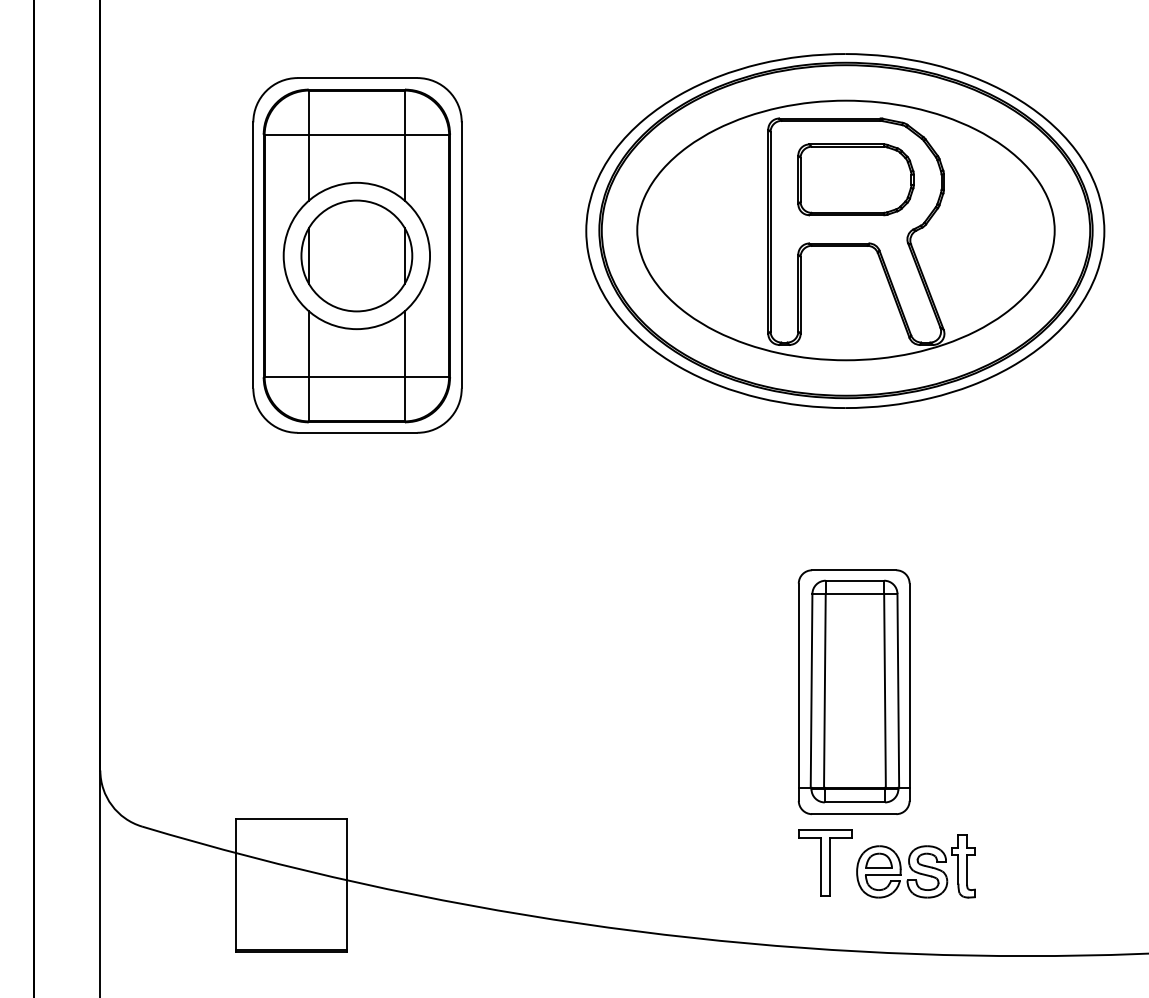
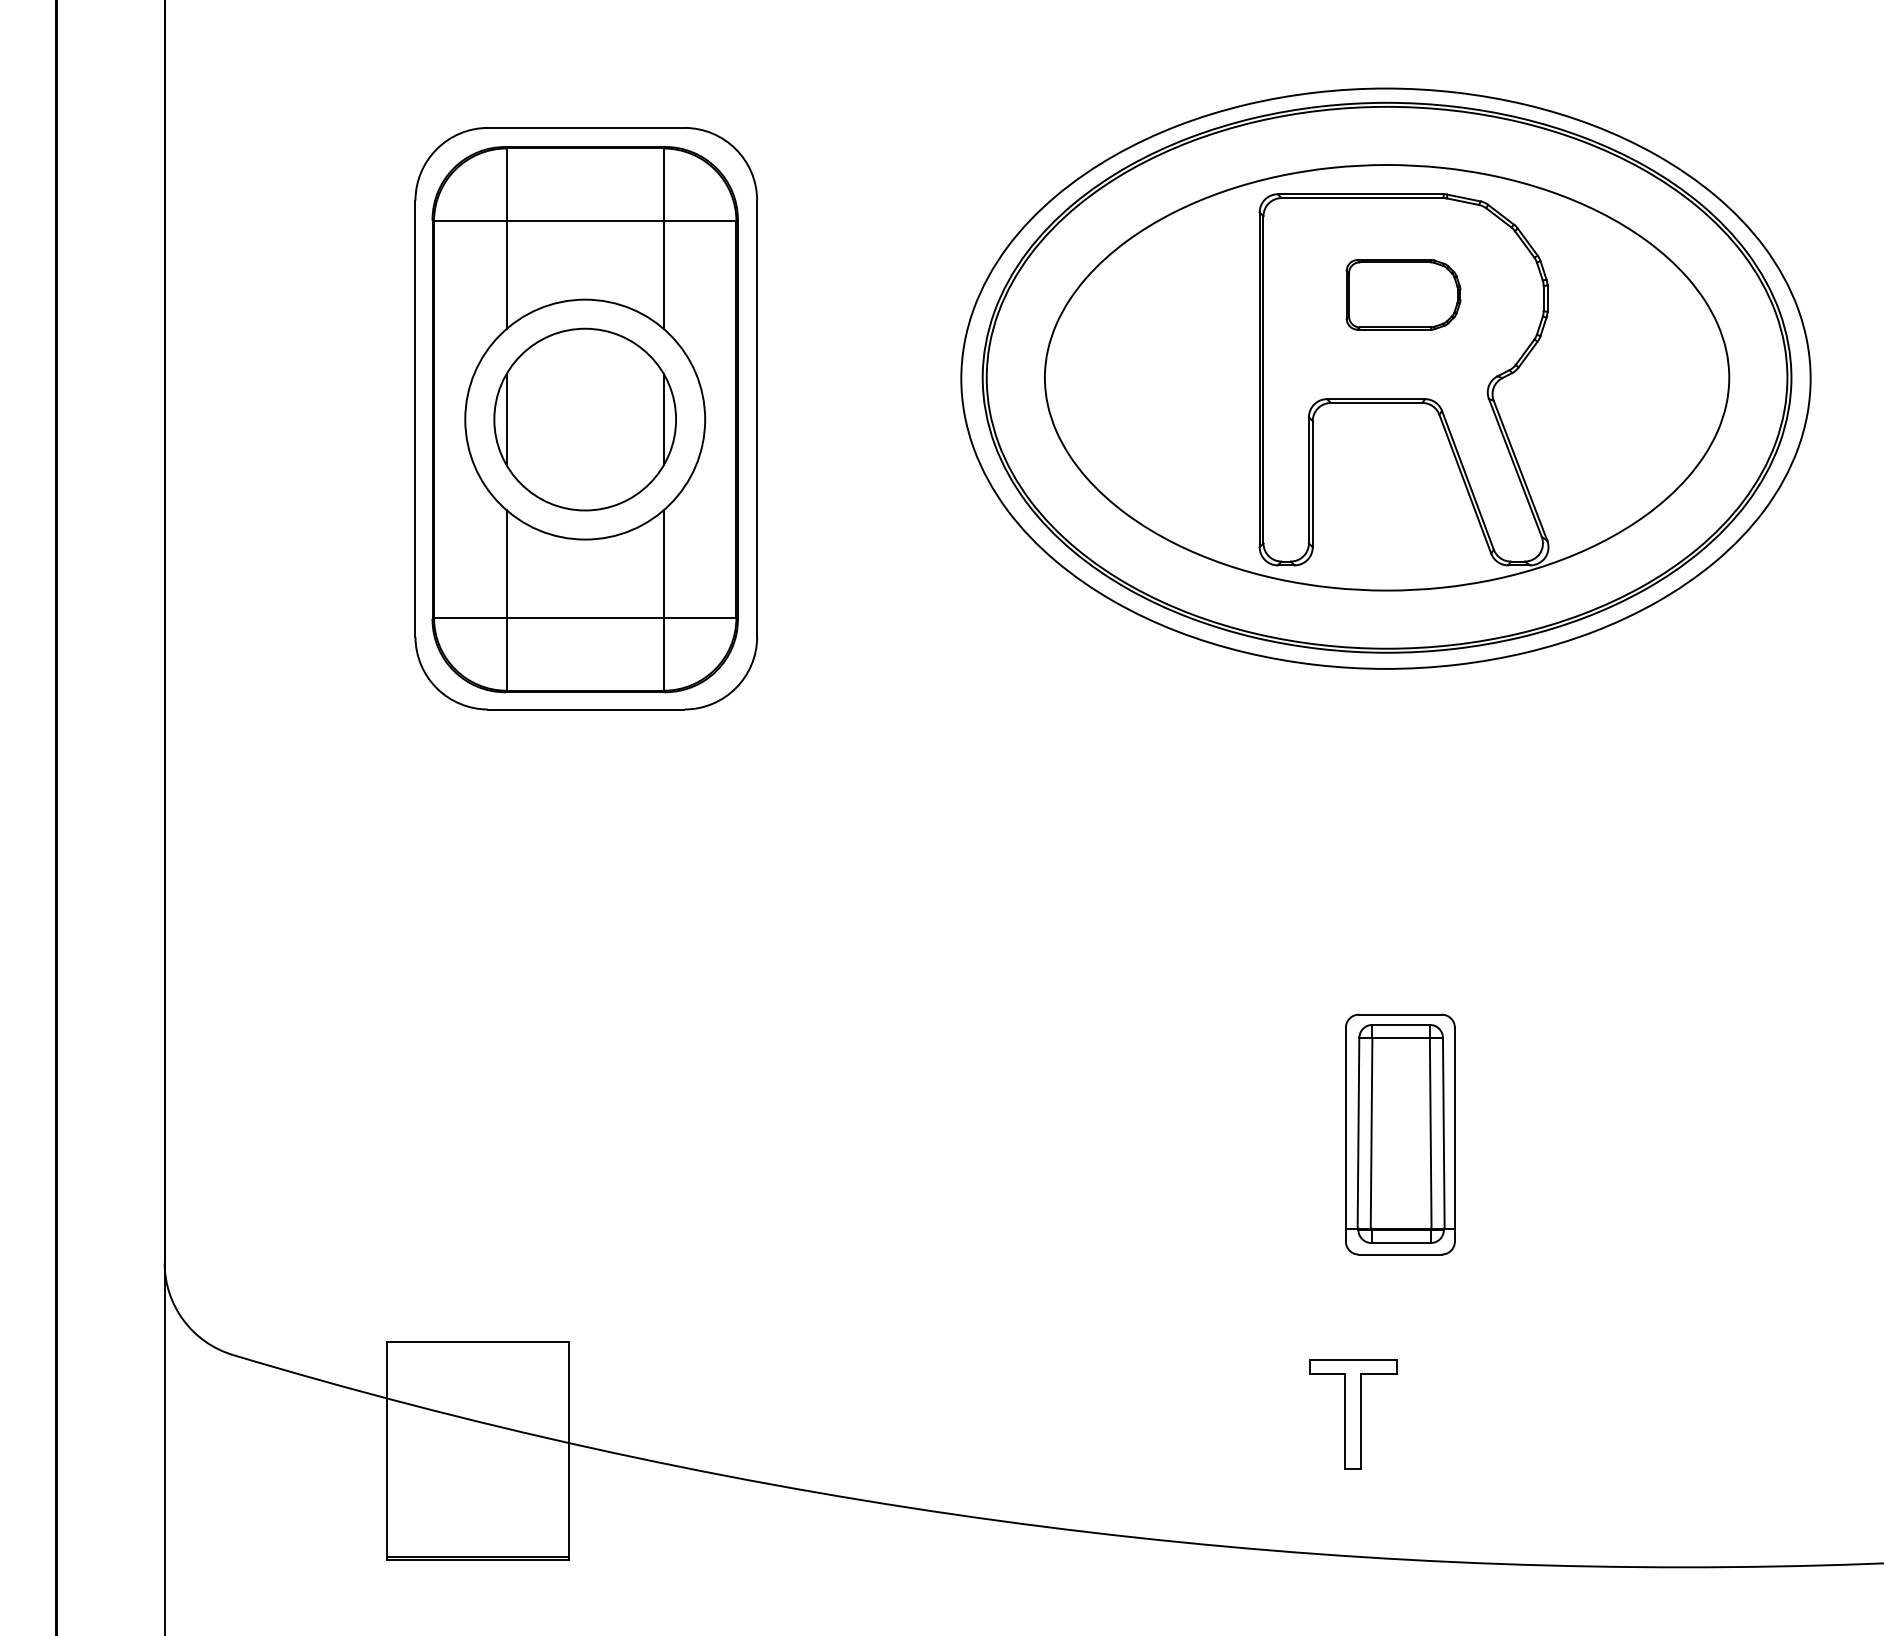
part: (855, 179) -> (1402, 294), size x0.6
part: (853, 691) -> (1399, 1133), size x0.6
part: (915, 866) -> (1501, 1420), removed

